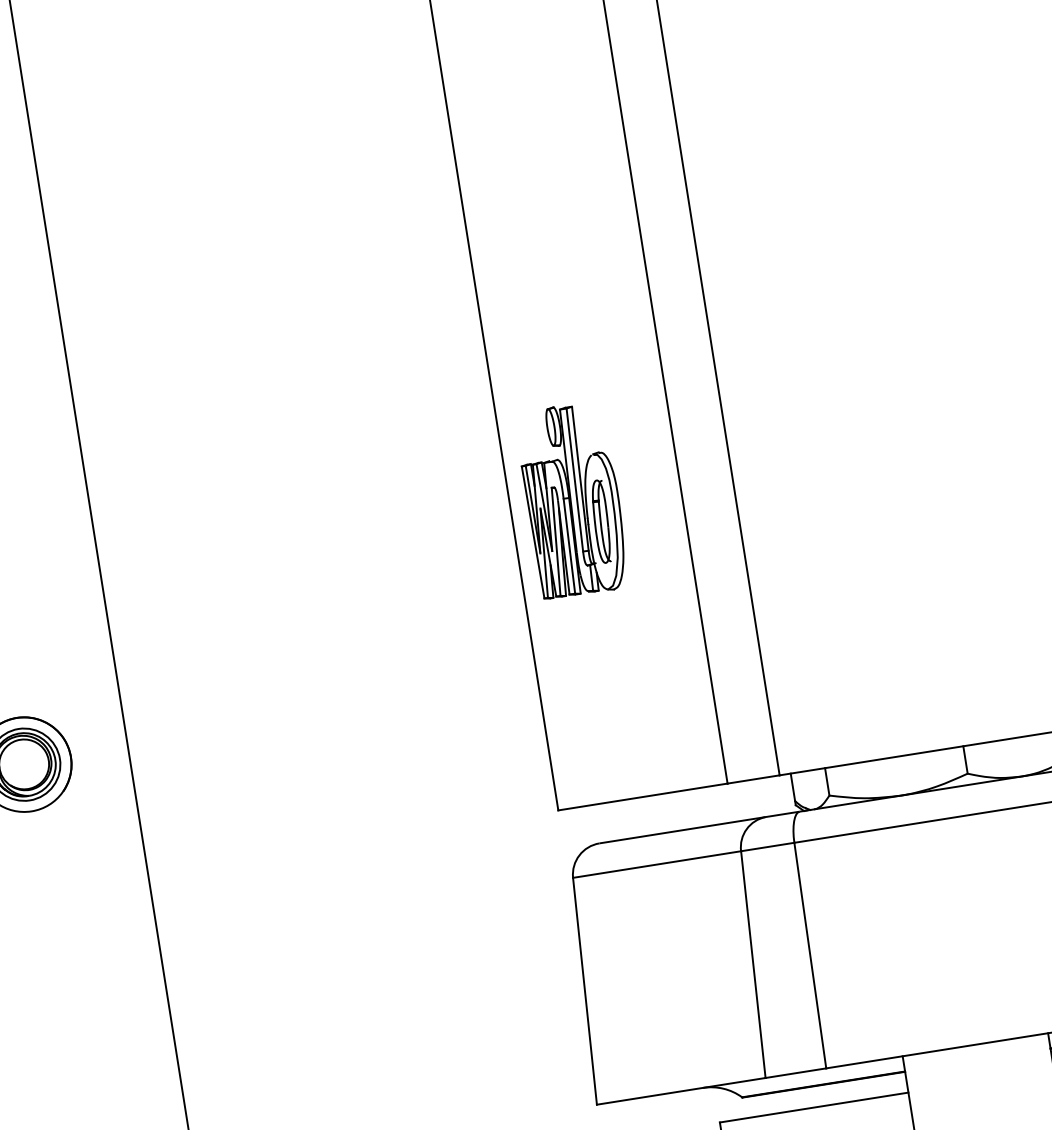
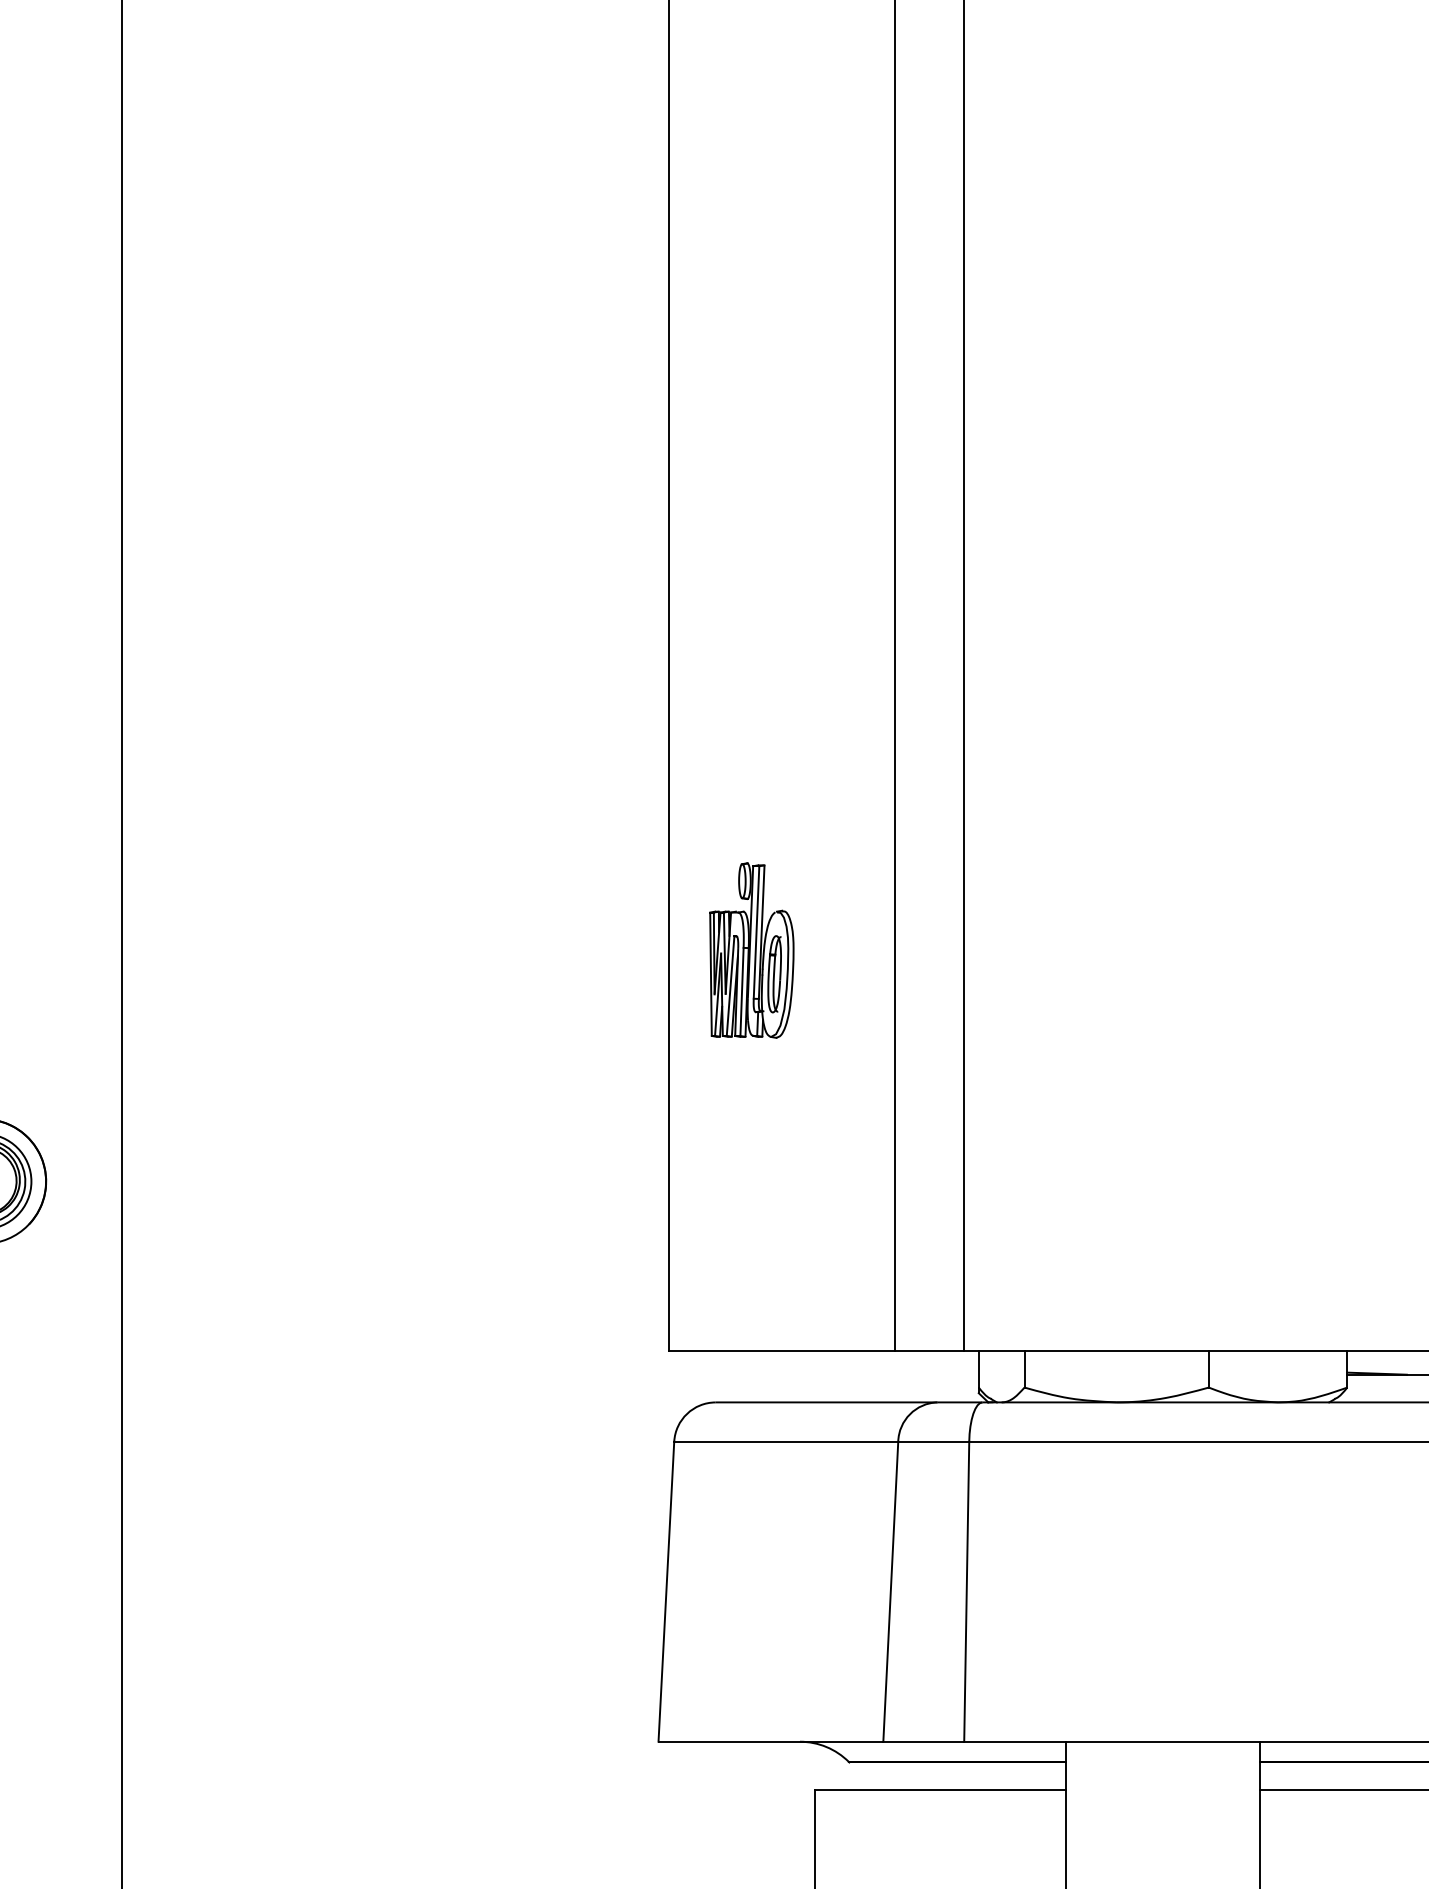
part: (572, 500) -> (751, 950), size x0.7

